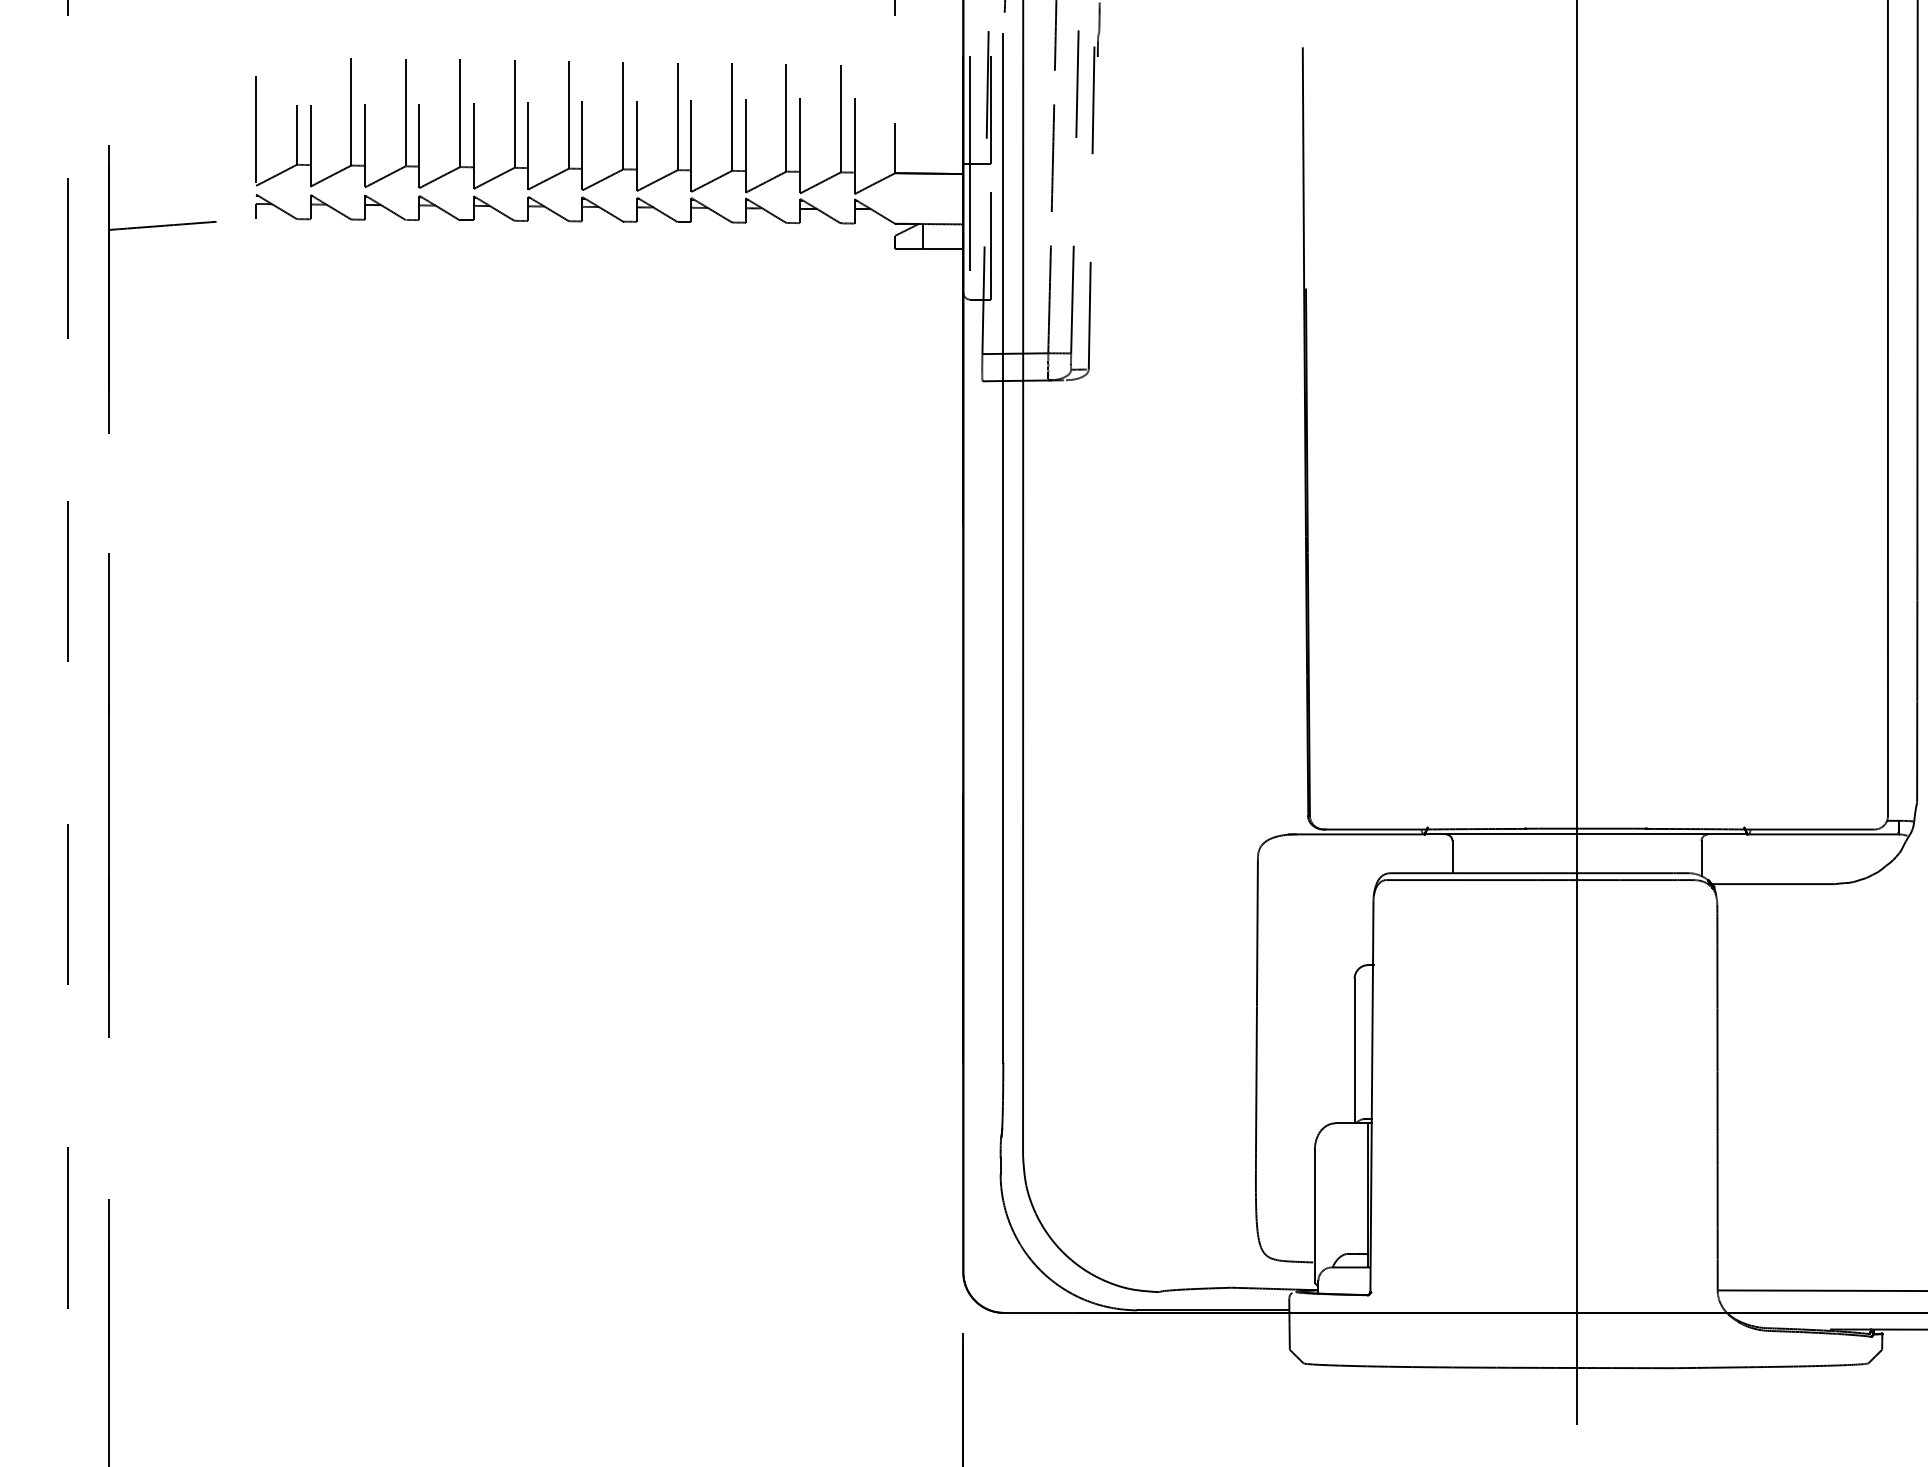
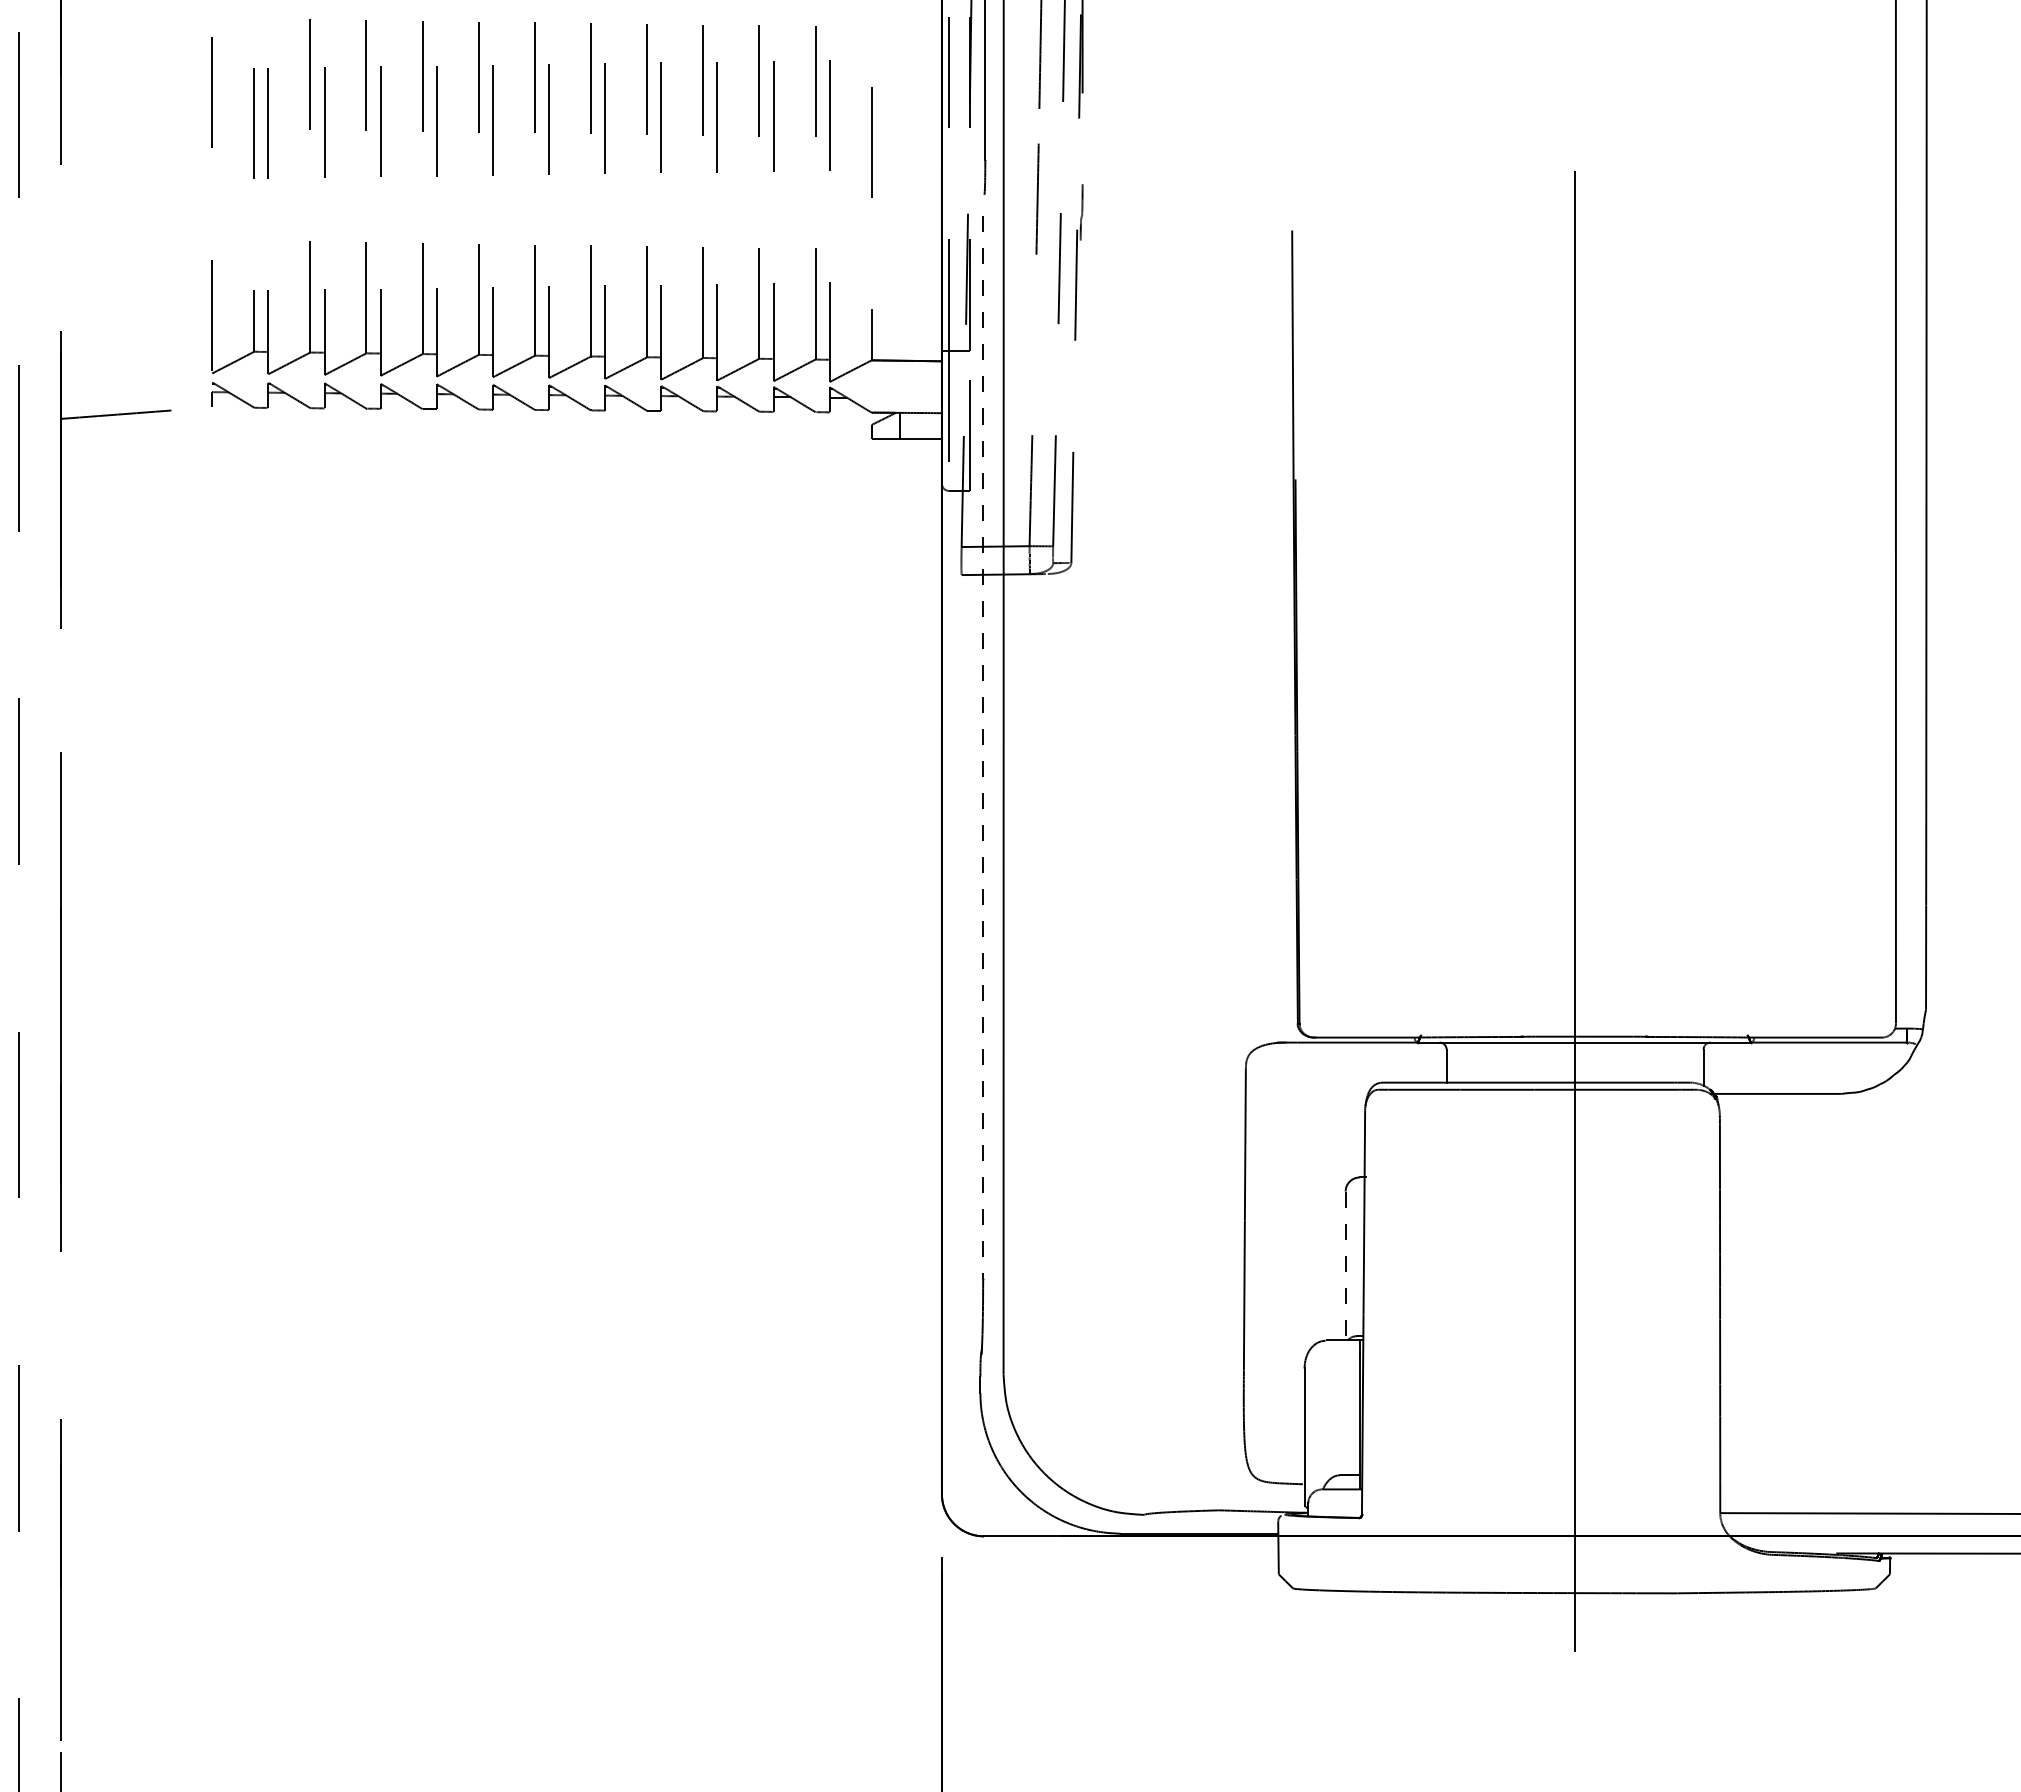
line: (1053, 157) -> (1034, 344), removed
line: (1003, 549) -> (983, 748), solid -> dashed
line: (1354, 1051) -> (1345, 1266), solid -> dashed

